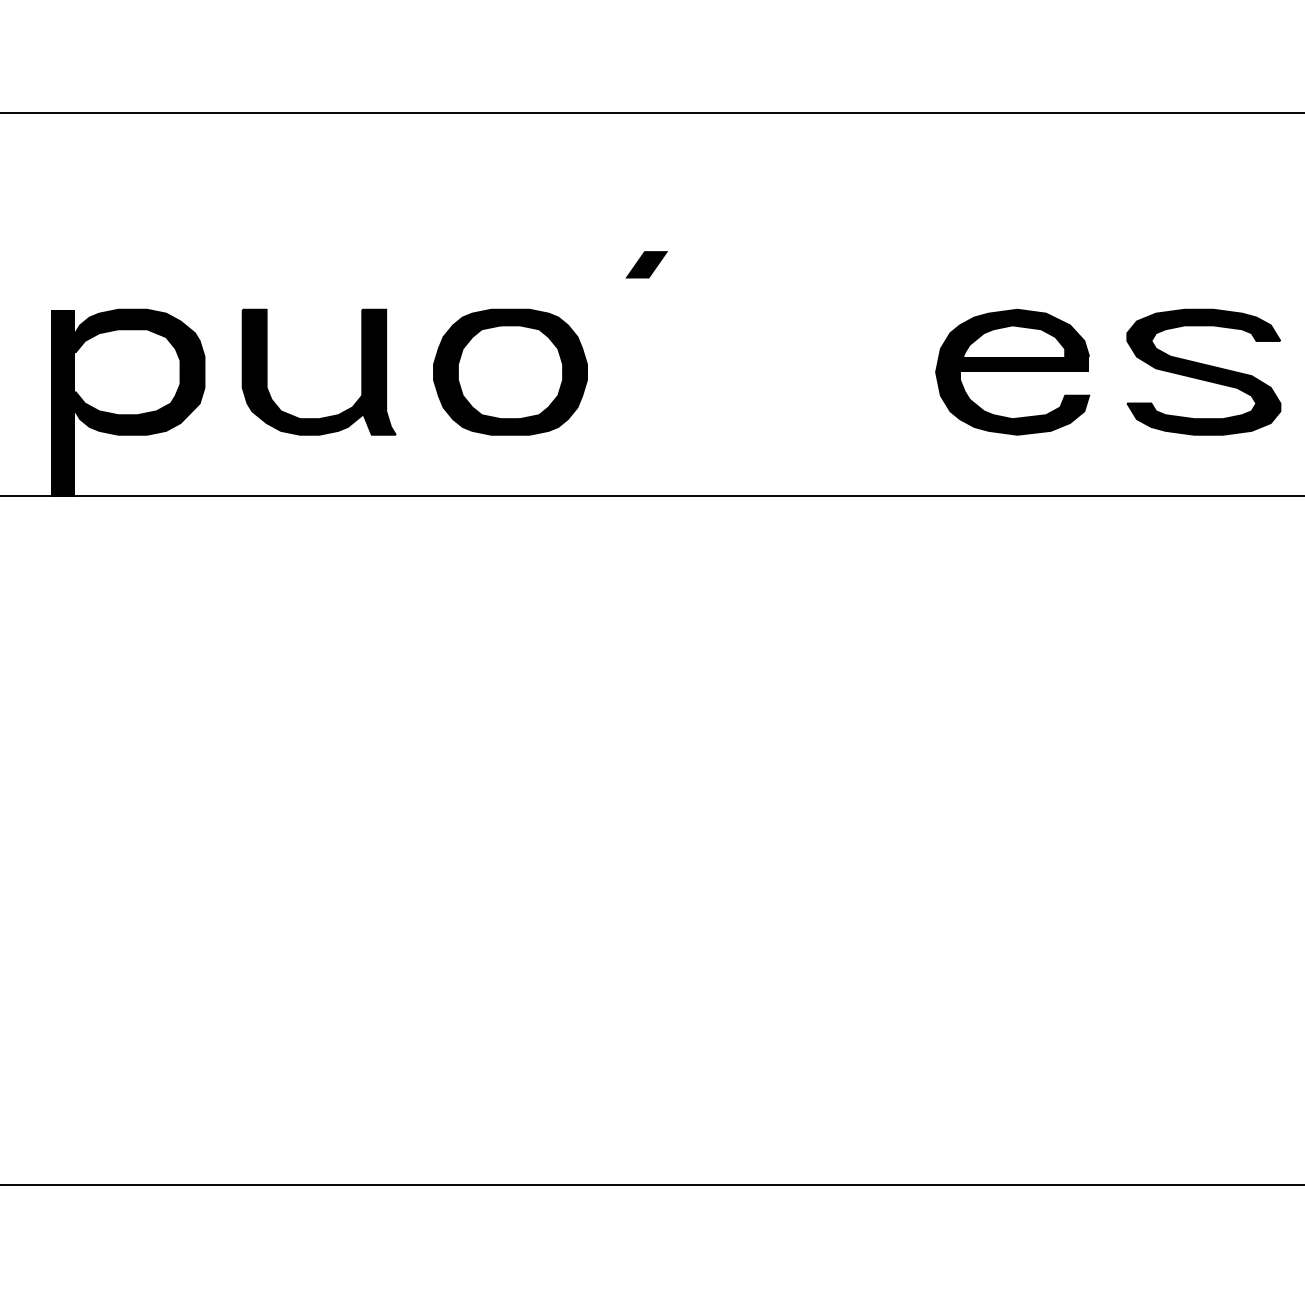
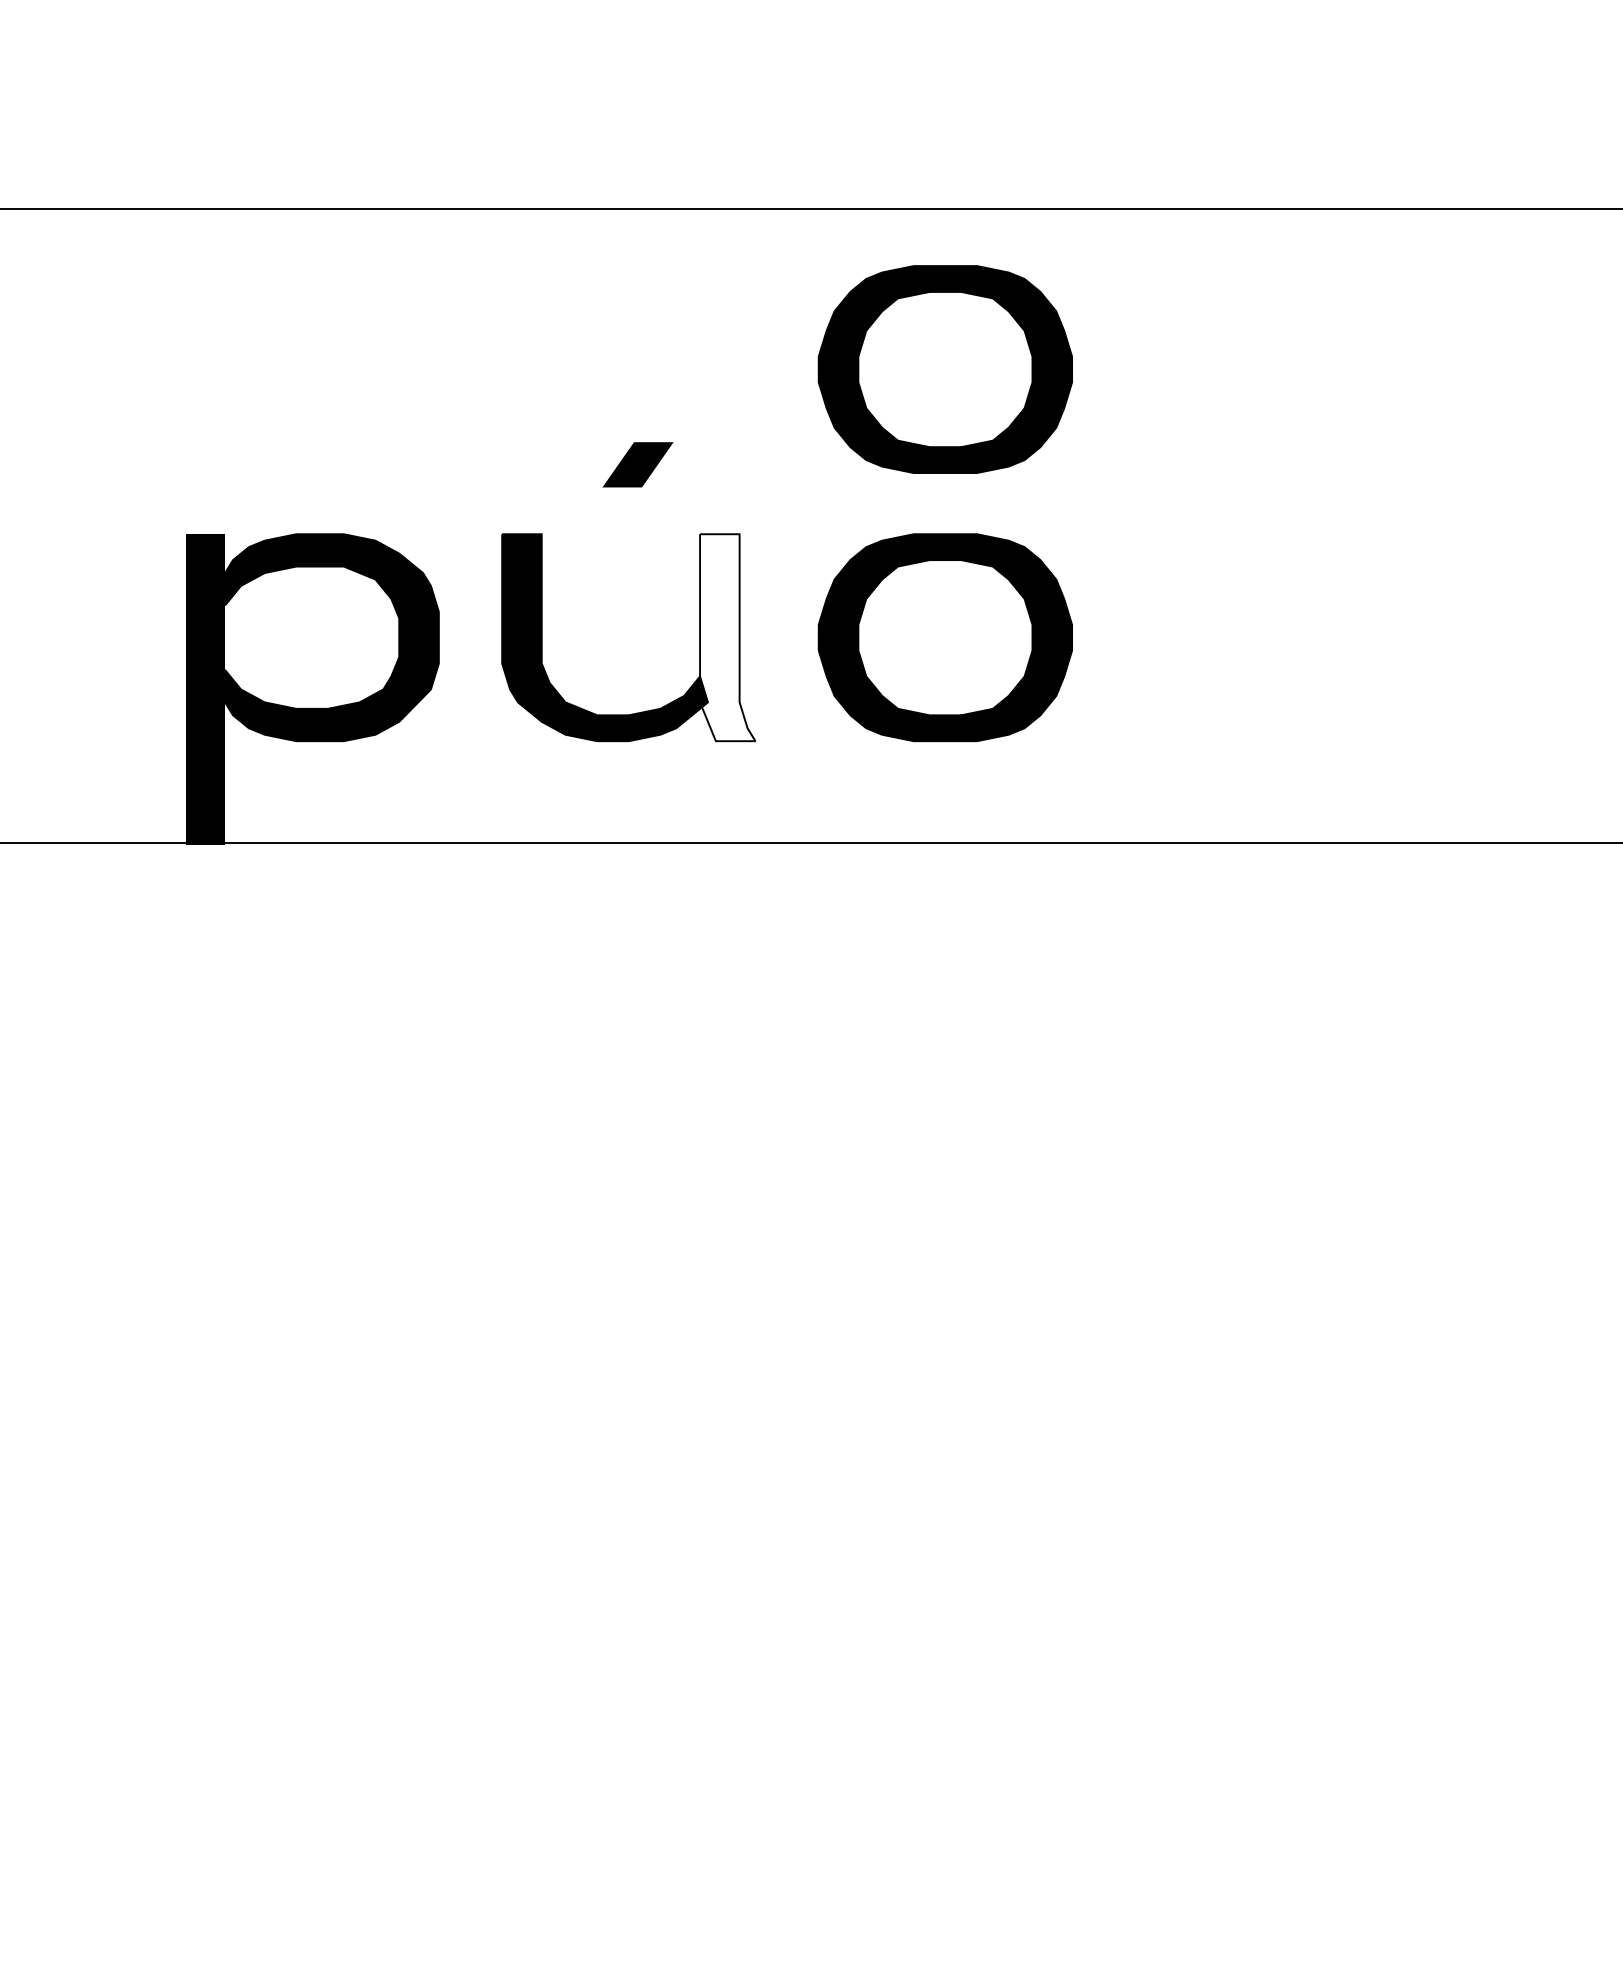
part: (510, 209) -> (945, 368), added
part: (646, 264) -> (637, 464), moved
fill: (378, 371) -> (726, 636), removed

